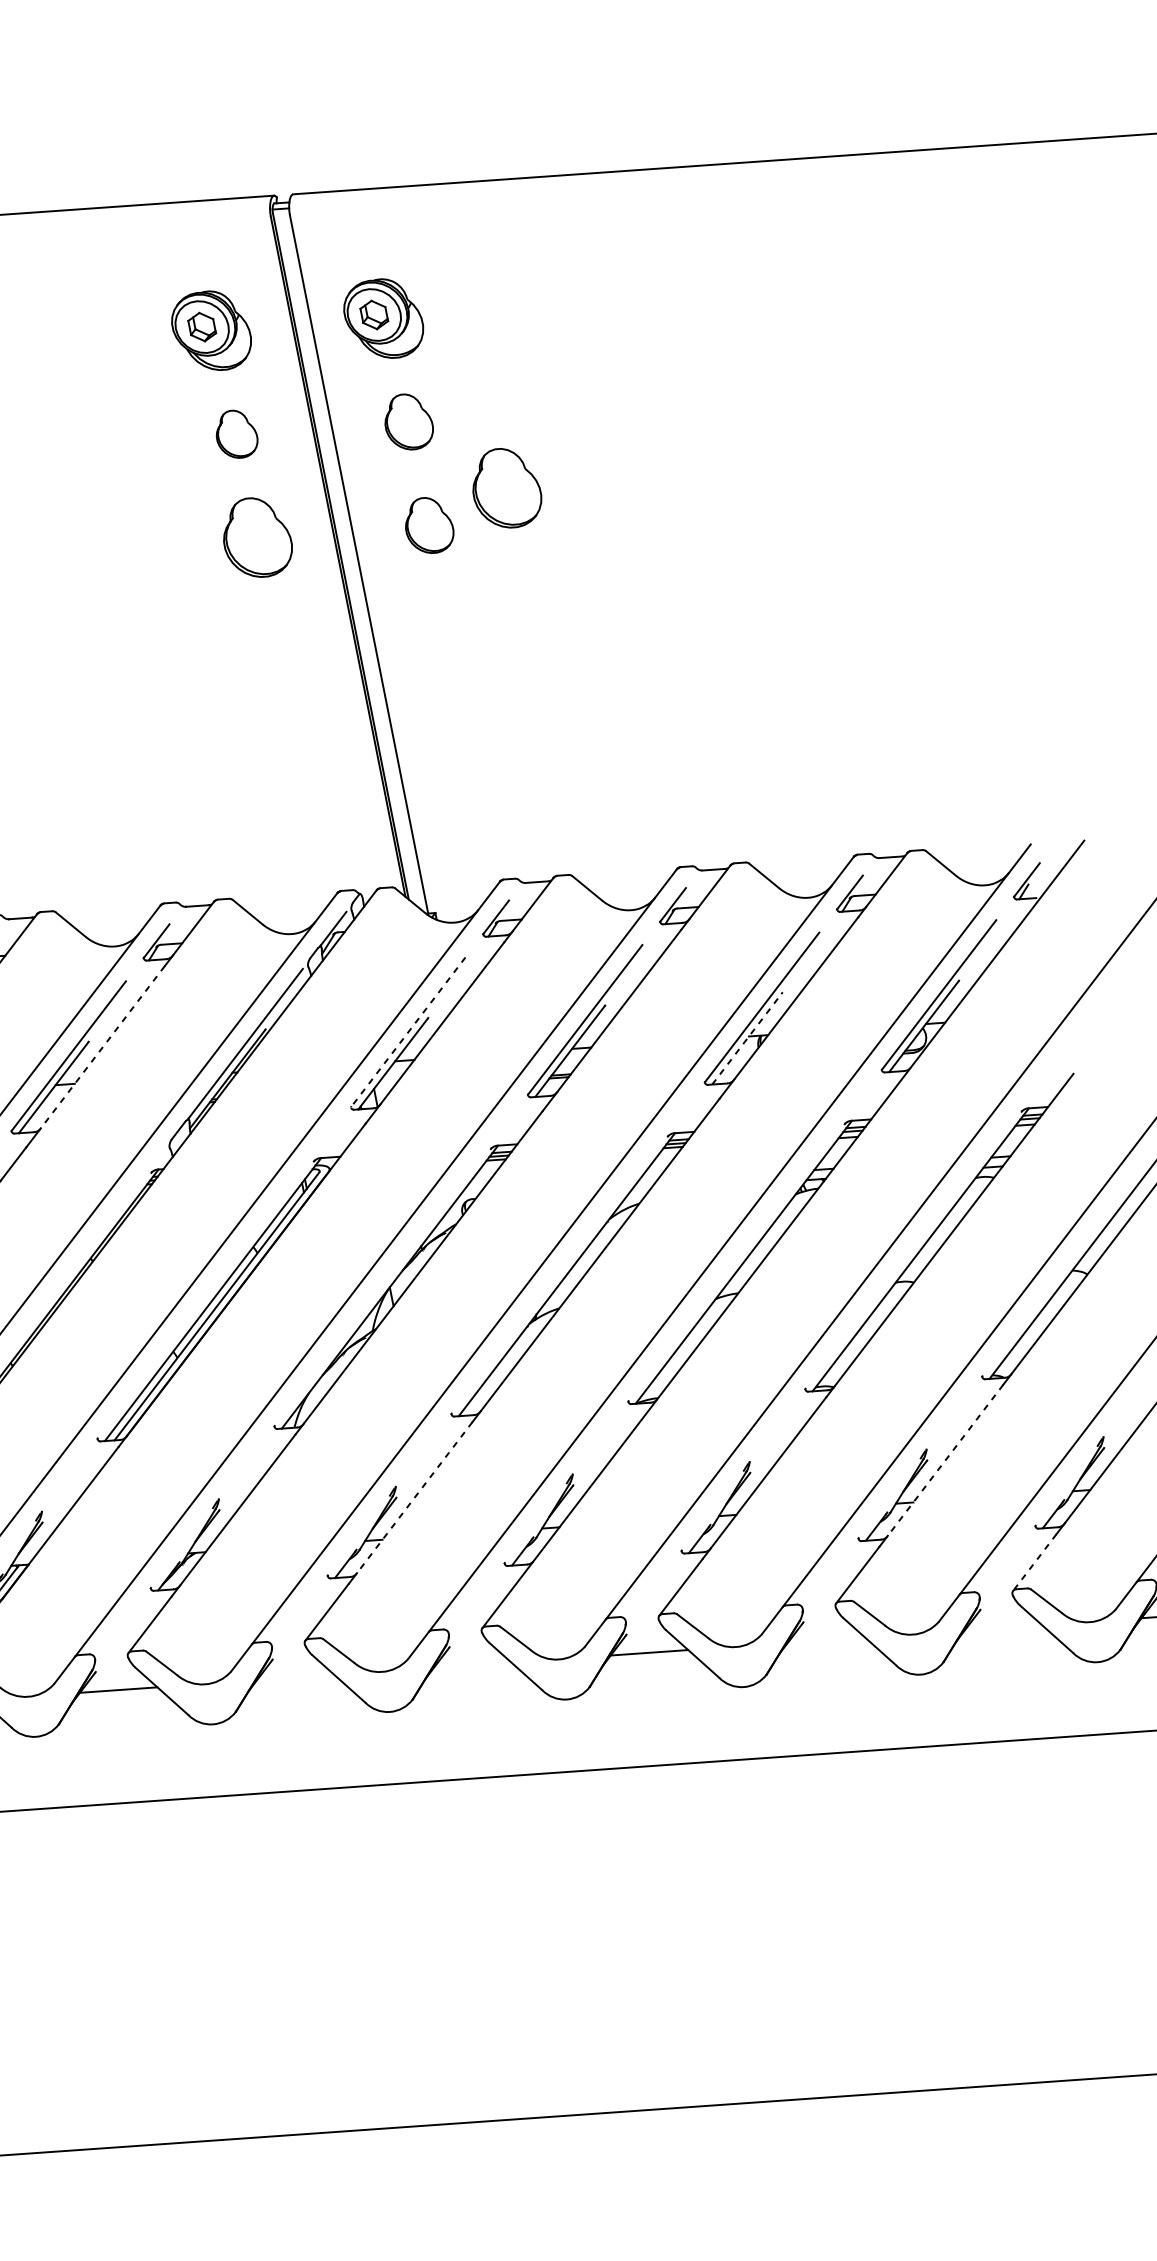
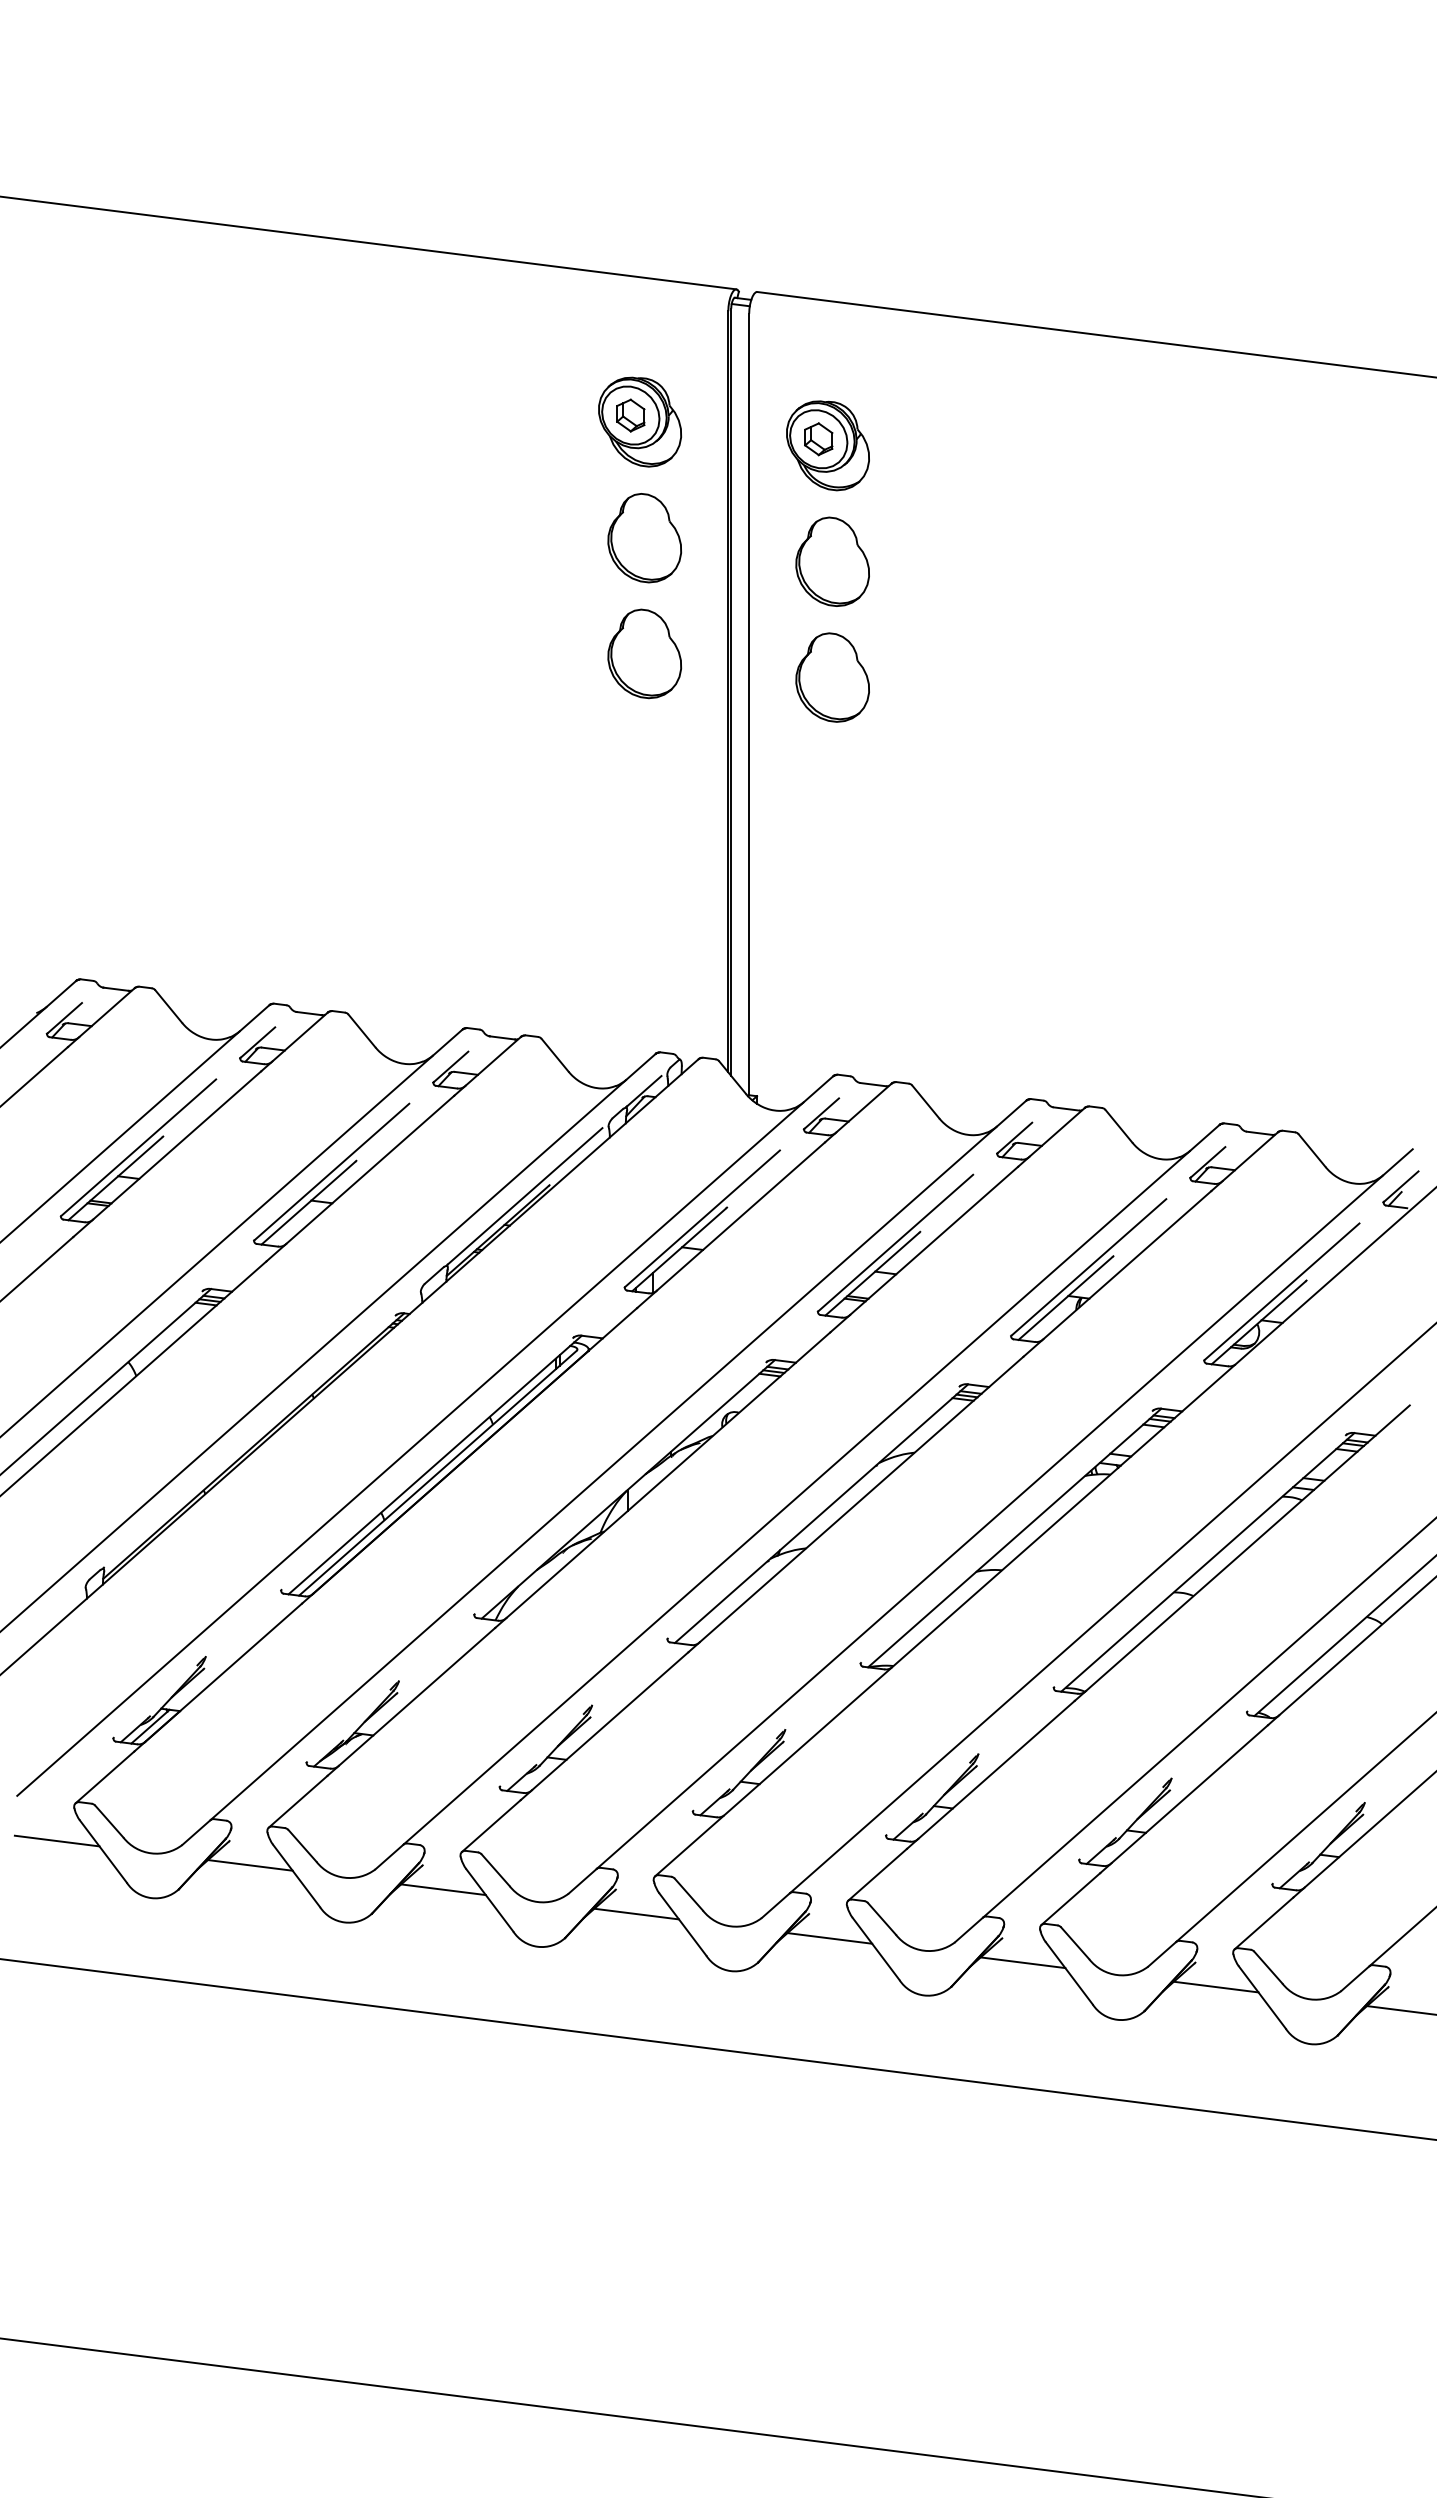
part: (408, 421) -> (832, 561), size x1.43
part: (236, 434) -> (644, 538), size x1.67
part: (505, 487) -> (923, 653), removed
part: (428, 525) -> (832, 677), size x1.43
line: (407, 1033) -> (701, 1219), dashed -> solid
line: (746, 1039) -> (1065, 1298), dashed -> solid
line: (102, 1048) -> (369, 1170), dashed -> solid
line: (945, 1460) -> (1189, 1794), dashed -> solid
line: (414, 1497) -> (609, 1721), dashed -> solid
line: (1034, 1562) -> (1263, 1923), dashed -> solid
line: (1002, 1627) -> (1215, 1986), added
line: (825, 1640) -> (1022, 1962), added
line: (472, 1664) -> (636, 1913), added
line: (295, 1677) -> (443, 1889), added

